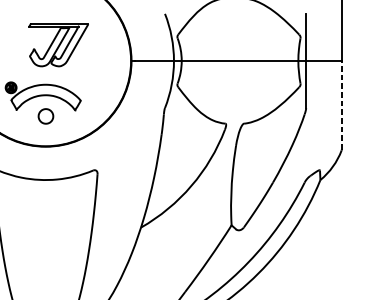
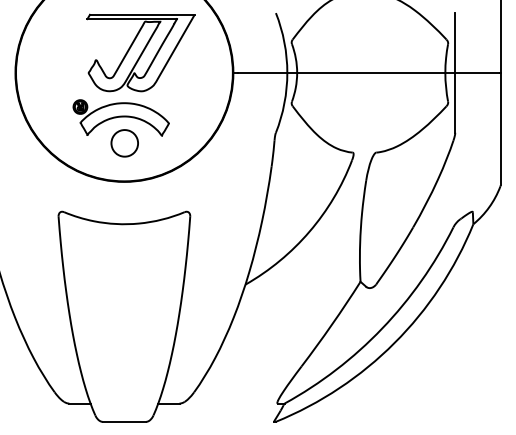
part: (58, 44) -> (140, 52), size x1.43
line: (341, 104) -> (500, 128), dashed -> solid
part: (45, 116) -> (124, 143), size x1.43

